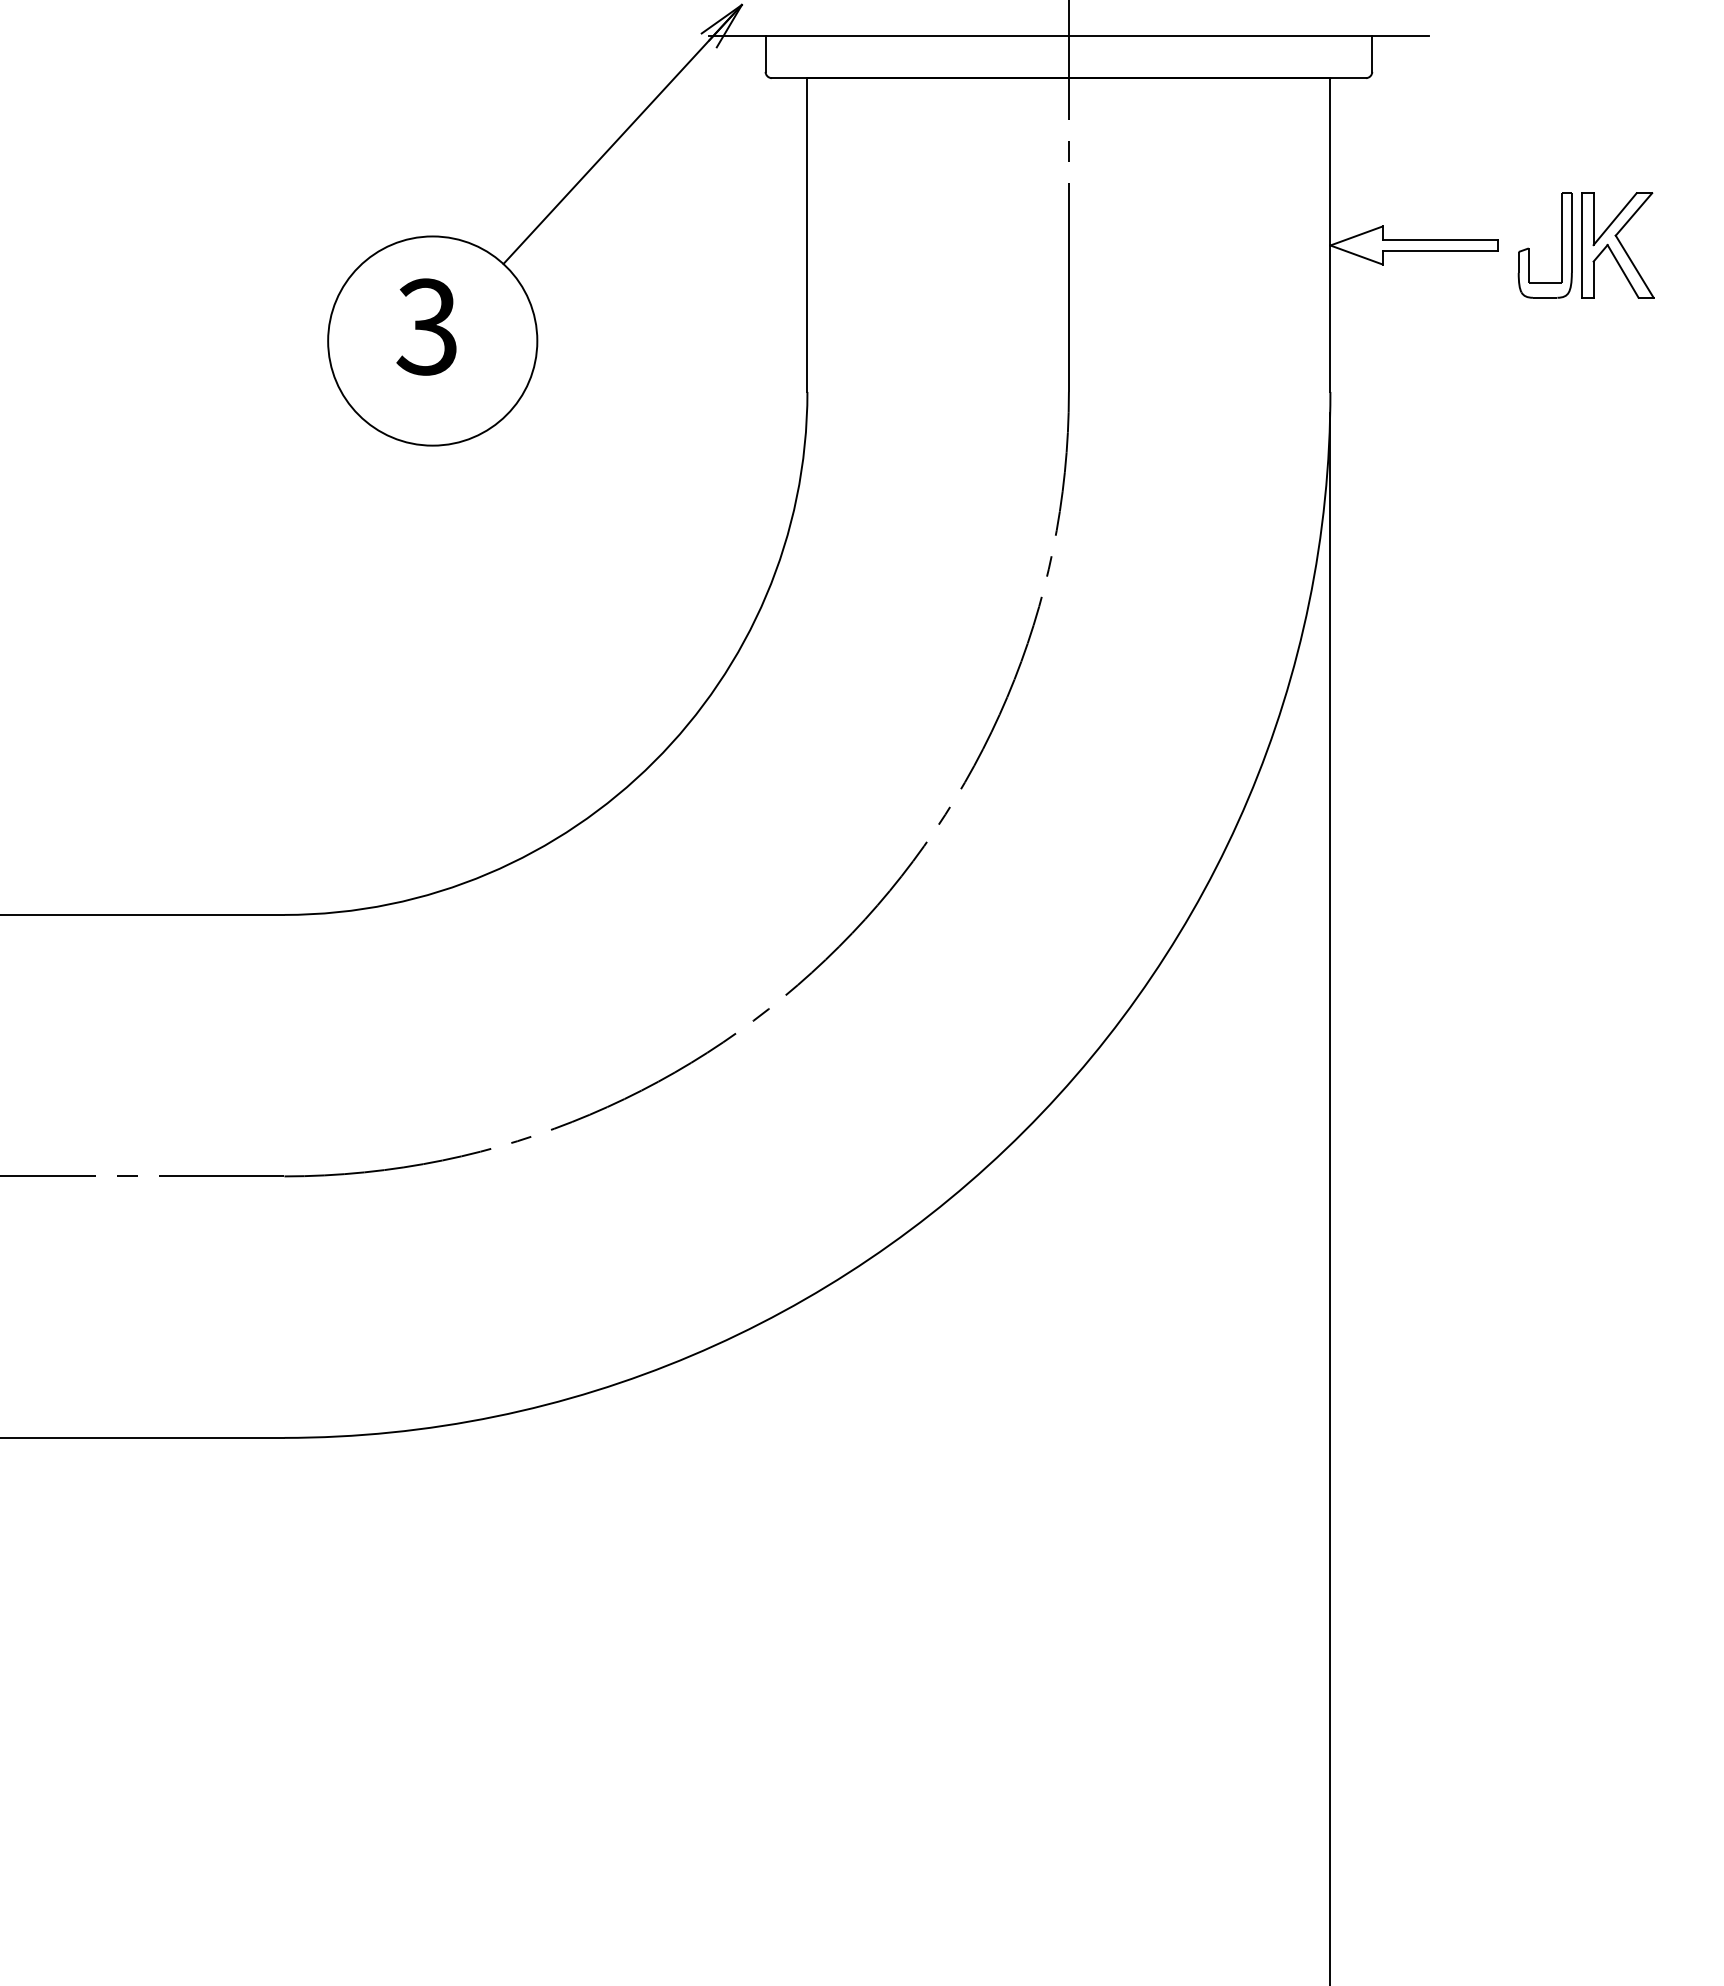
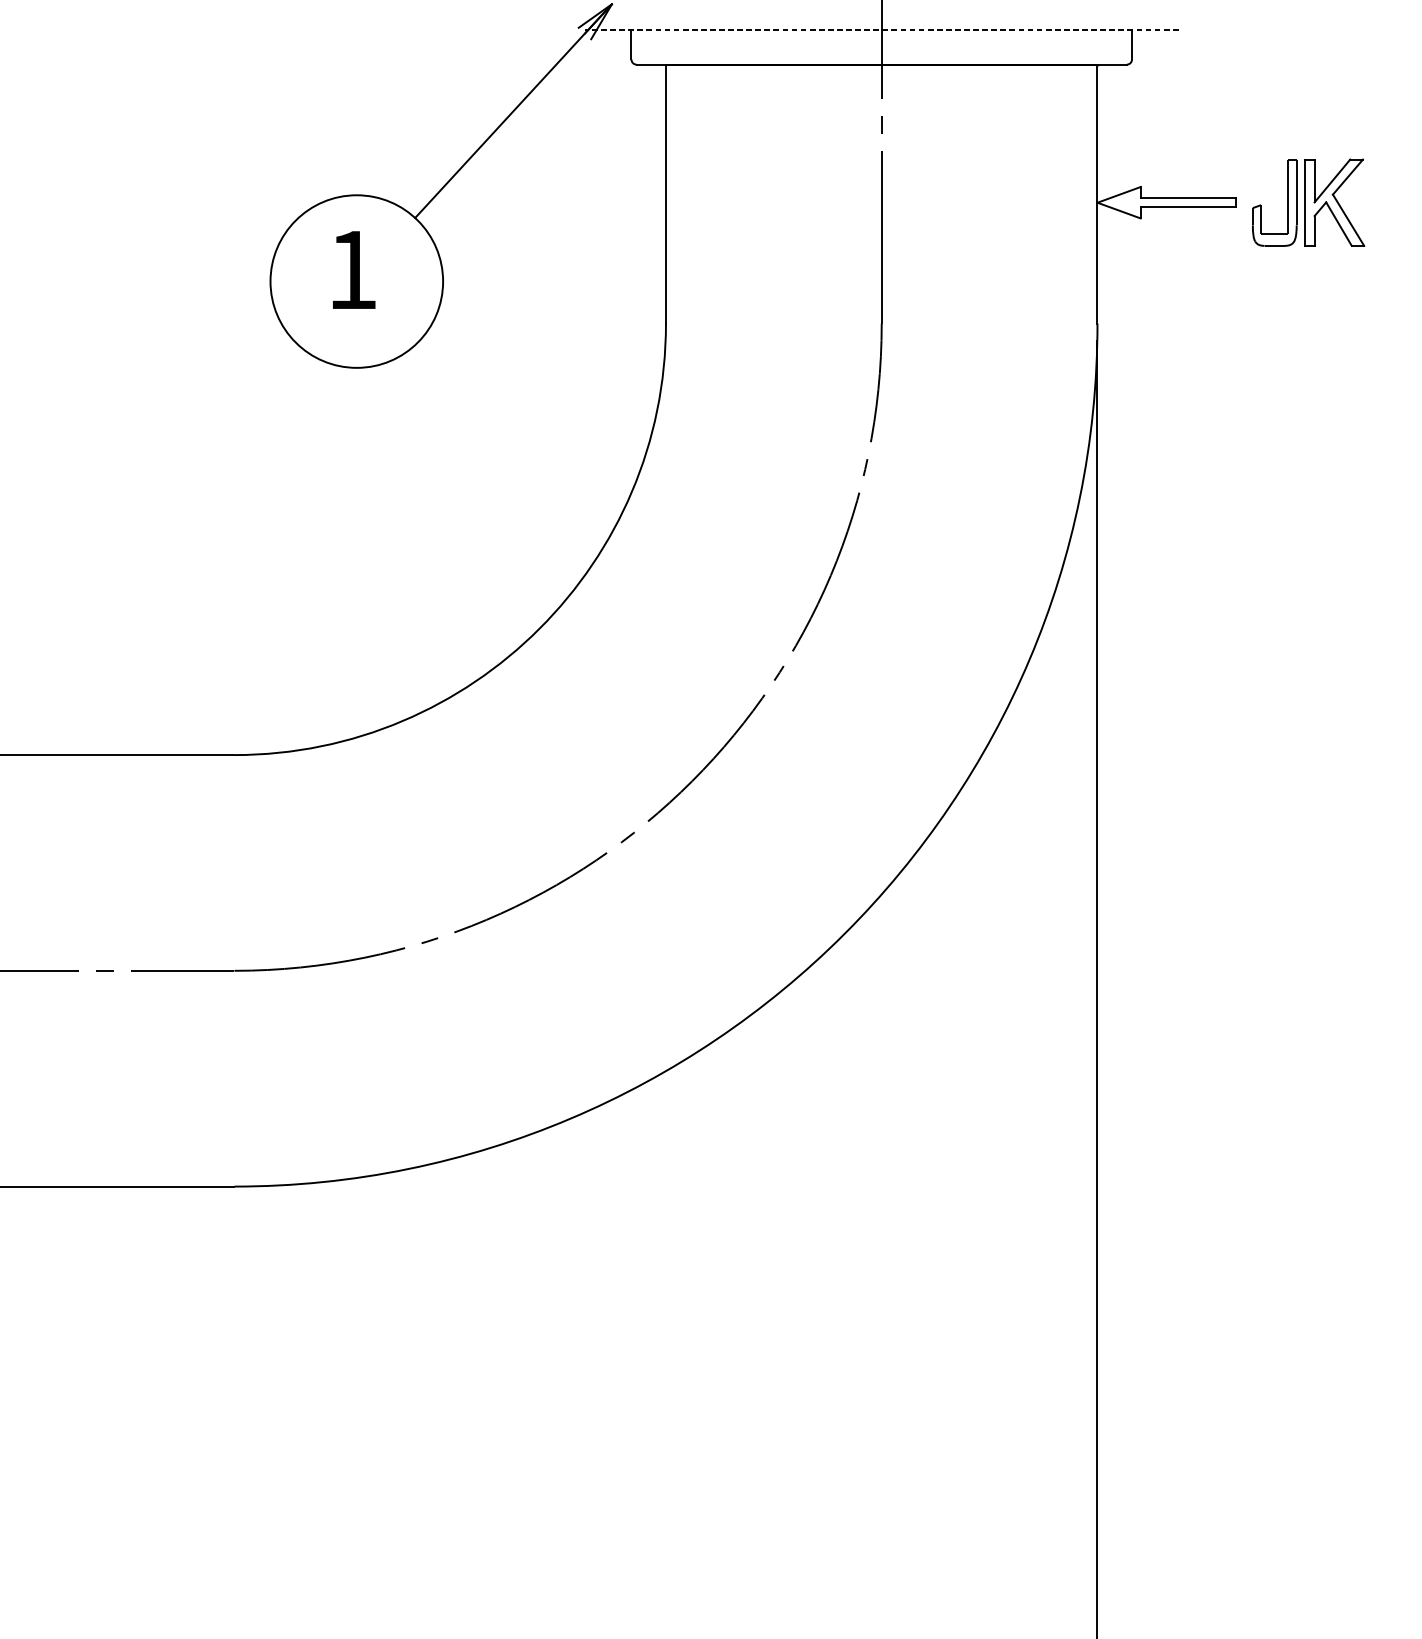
line: (1068, 36) -> (881, 30), solid -> dashed
text: (426, 326) -> (351, 269), 3 -> 1

